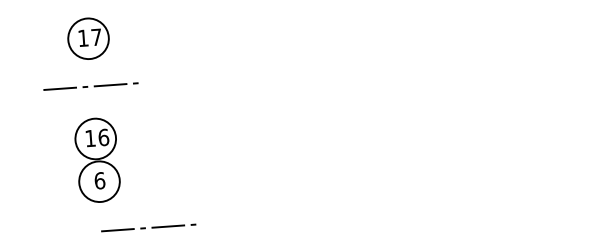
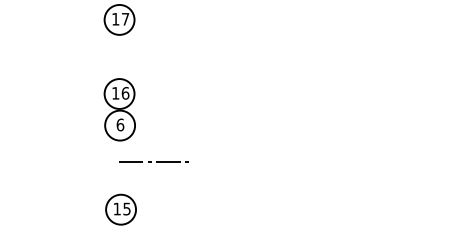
line: (87, 85) -> (116, 54), removed

